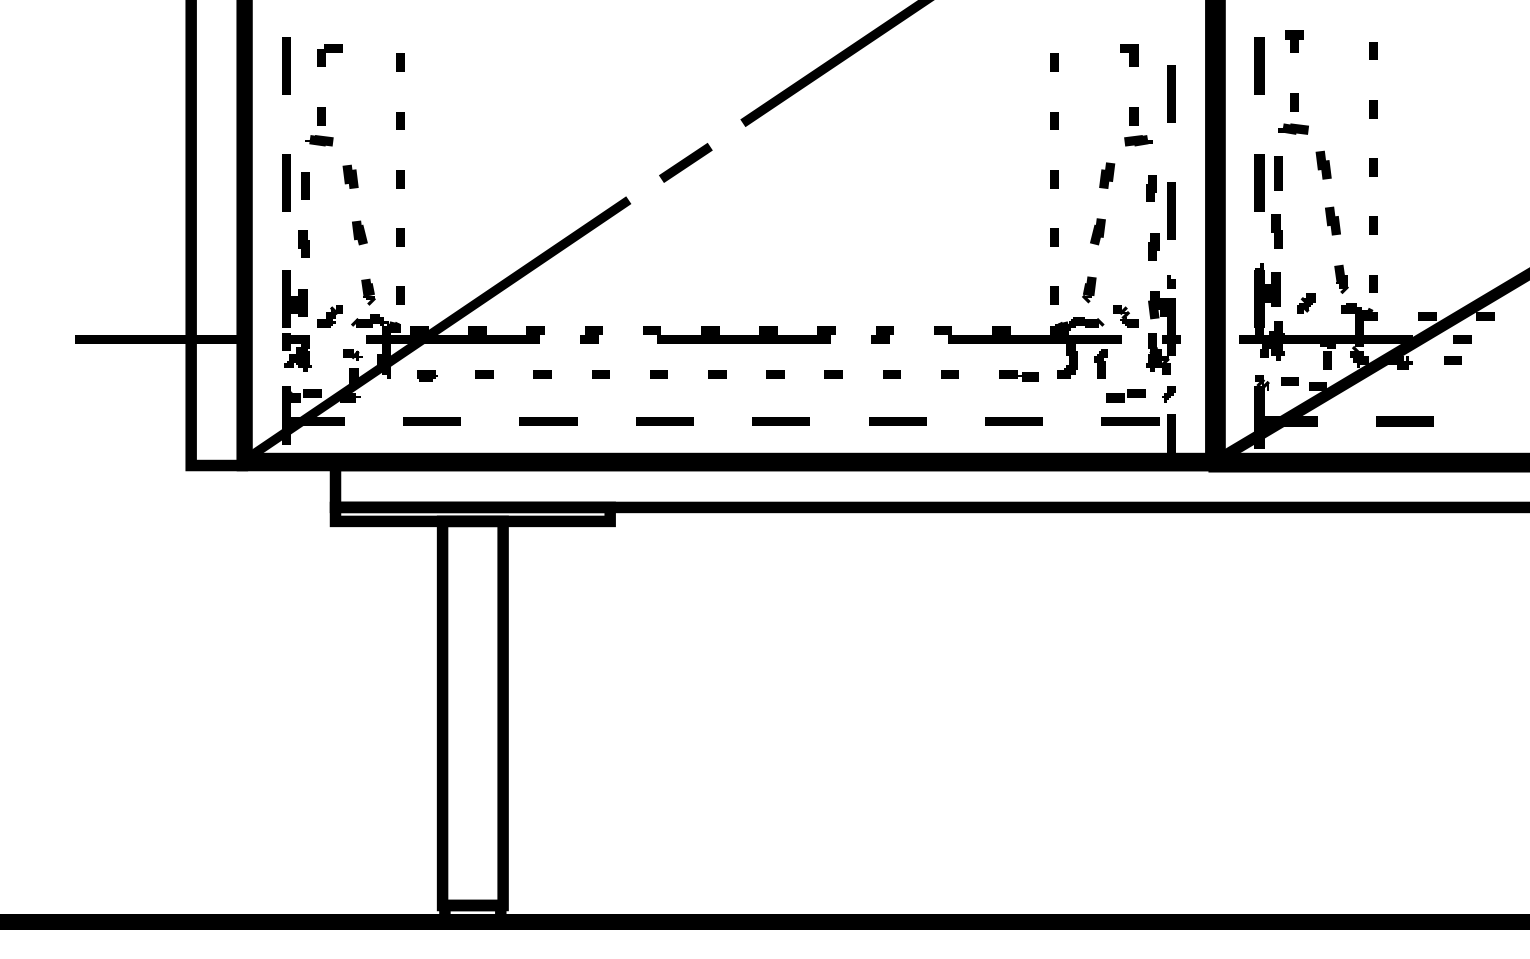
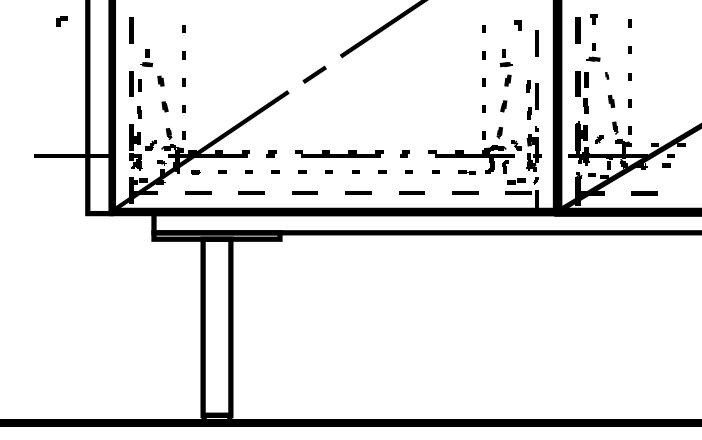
part: (327, 55) -> (61, 21), moved
part: (1136, 127) -> (505, 58), moved
part: (1322, 164) -> (606, 75), size x0.6

